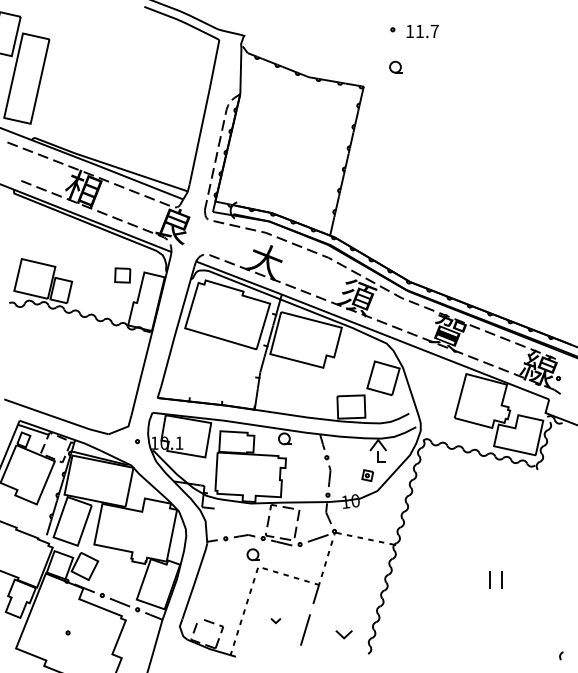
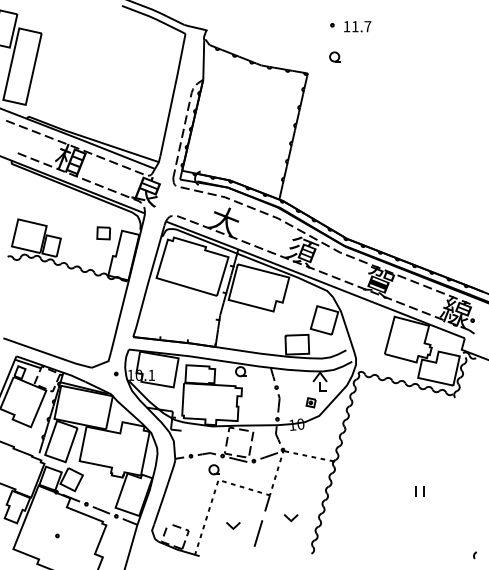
part: (496, 580) -> (420, 491), size x0.71
part: (275, 620) -> (233, 525), size x1.67
part: (343, 634) -> (290, 517), moved

